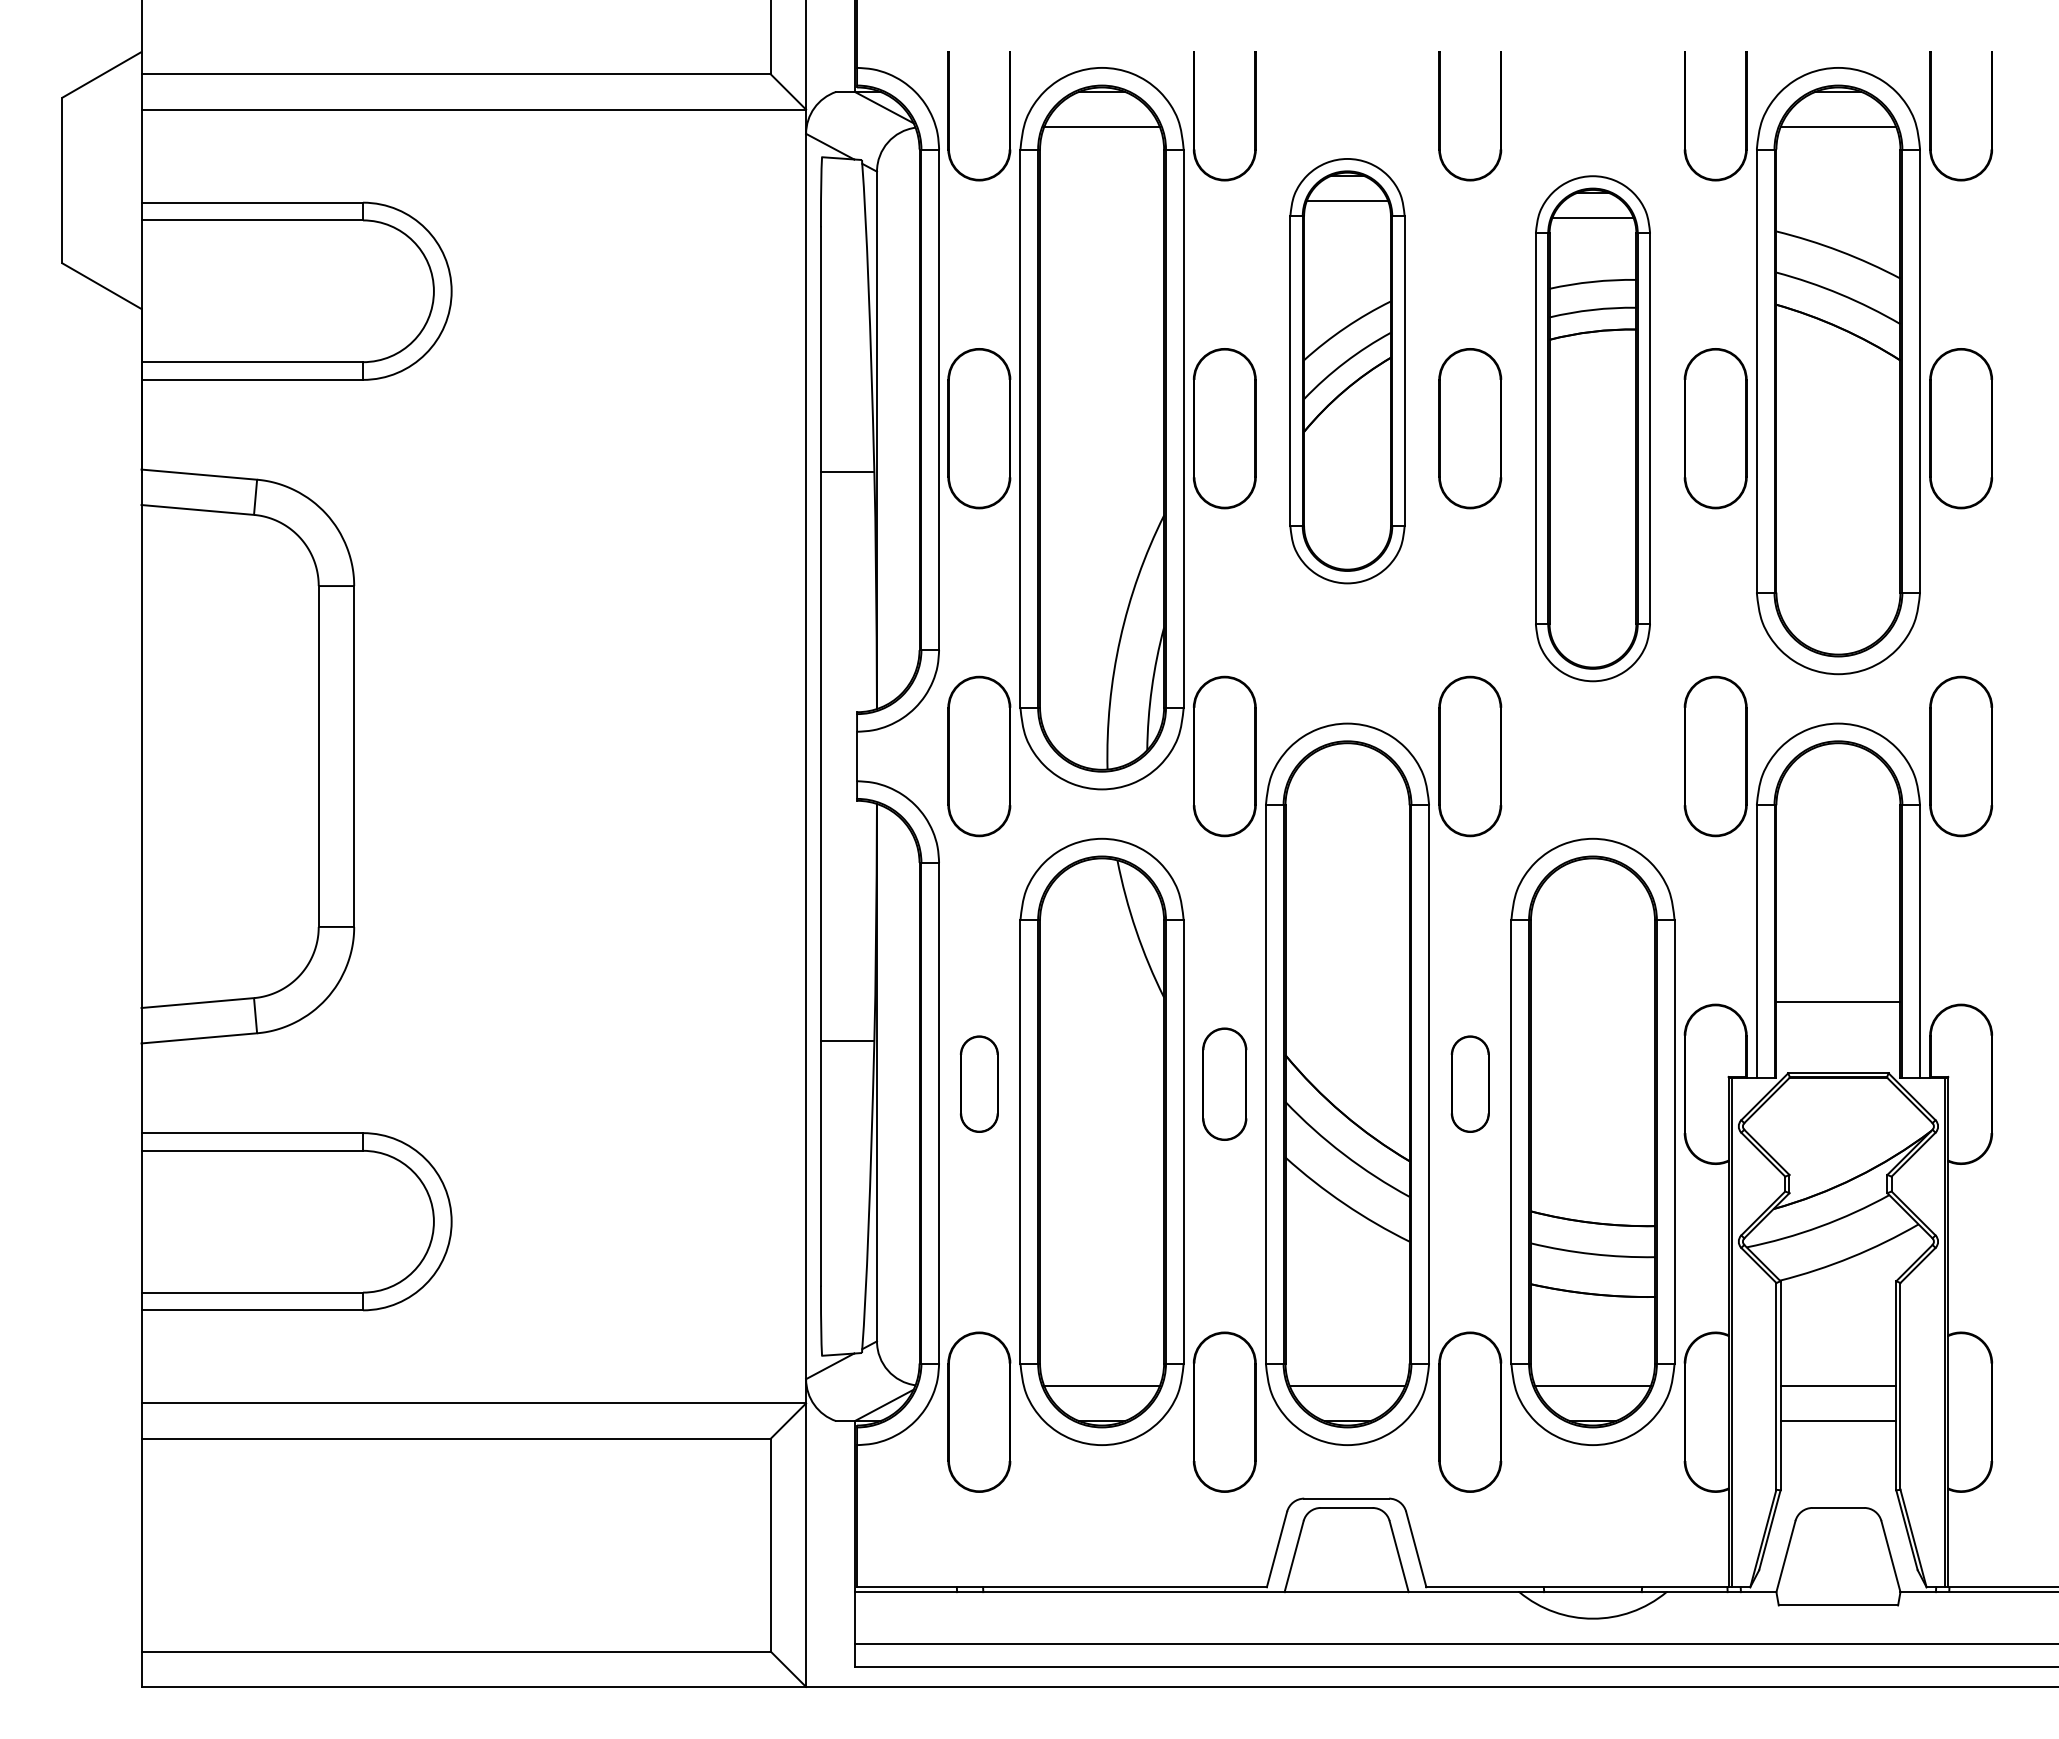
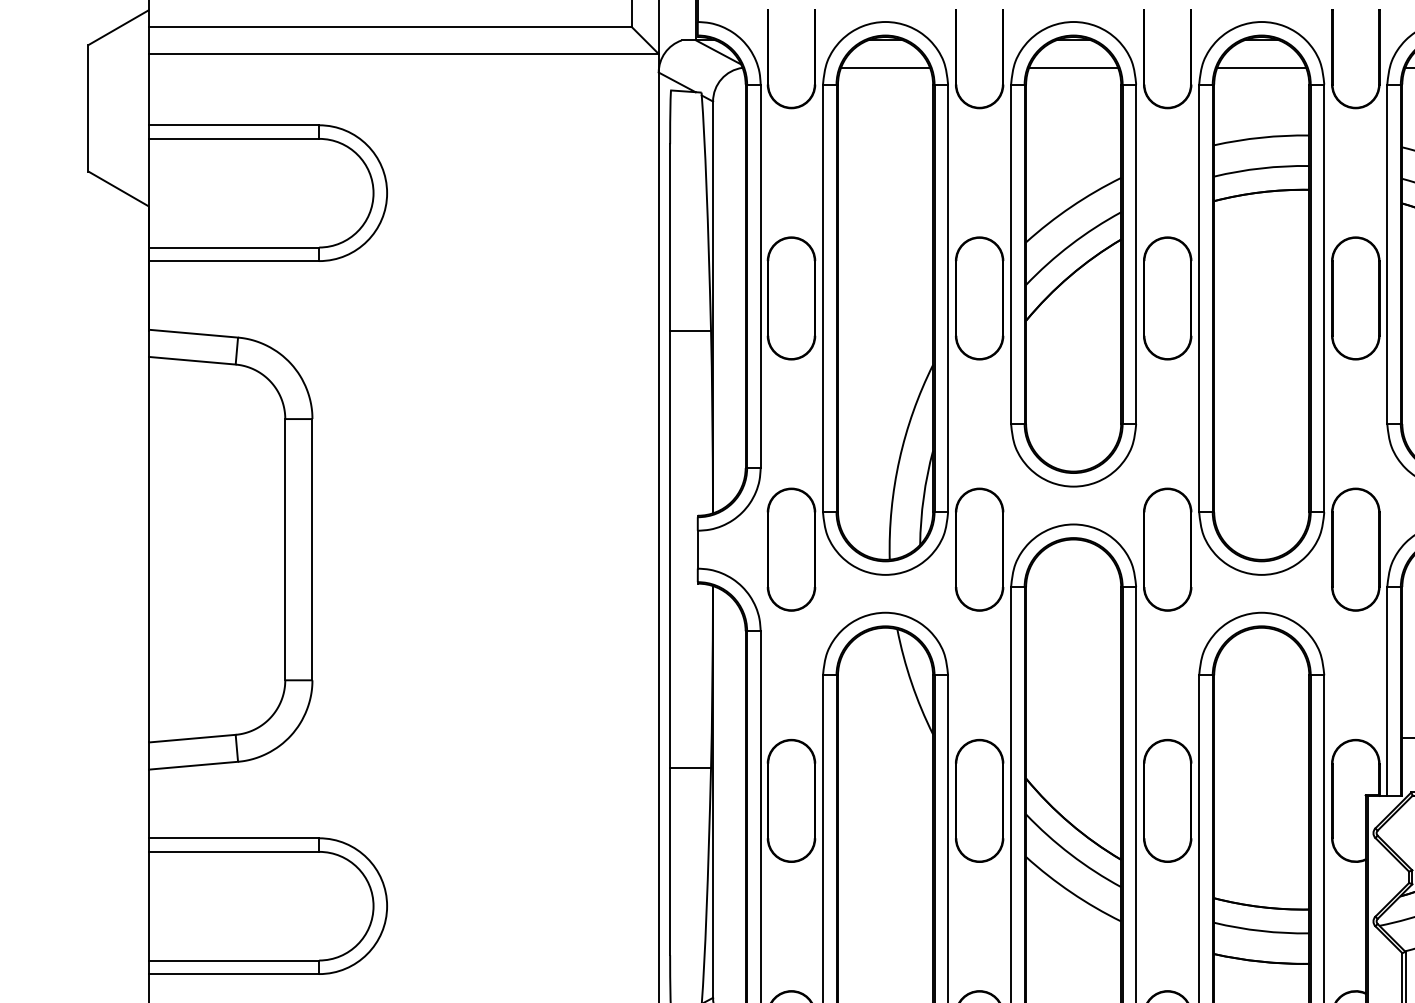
part: (1347, 371) -> (1073, 254), size x1.43
part: (1592, 428) -> (1261, 298), size x1.43
part: (979, 1083) -> (791, 800), size x1.67
part: (1224, 1083) -> (979, 800), size x1.43
part: (1470, 1083) -> (1167, 800), size x1.67

